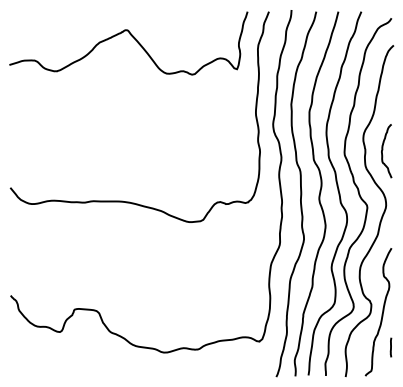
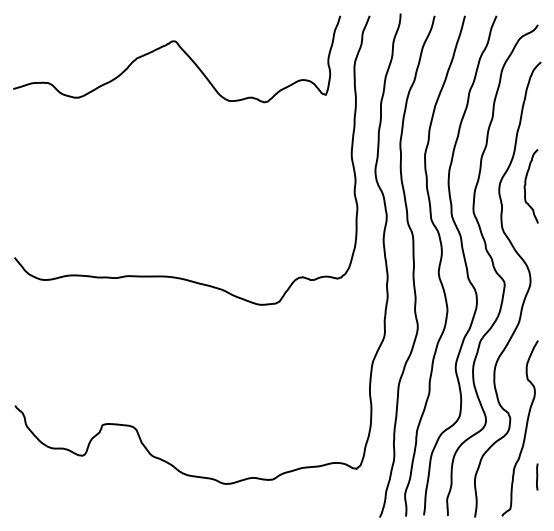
curve: (383, 149) -> (526, 184), moved

